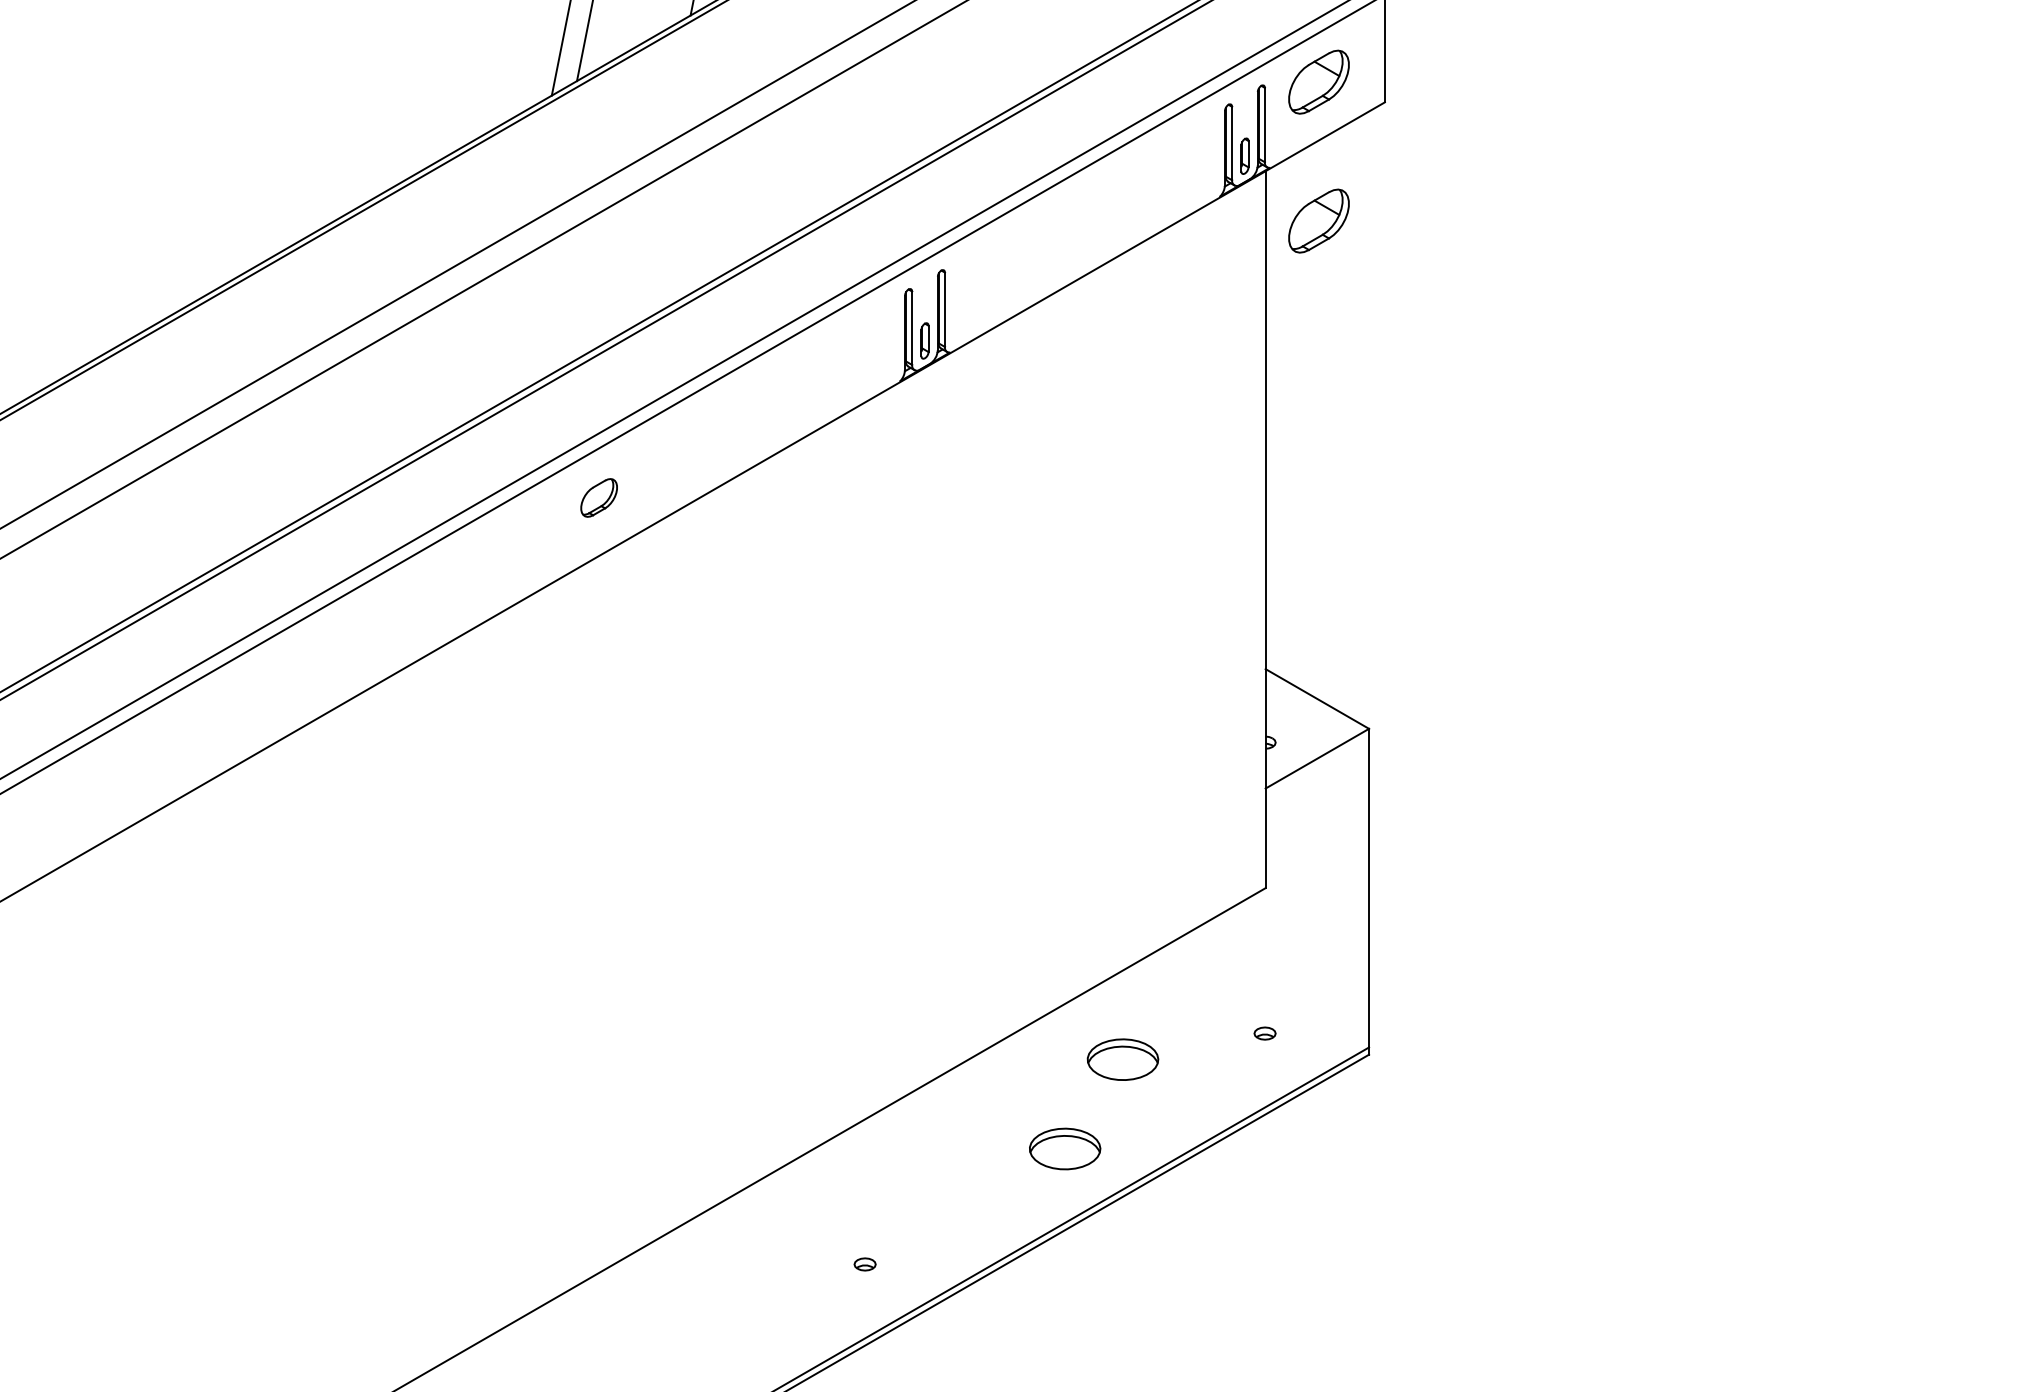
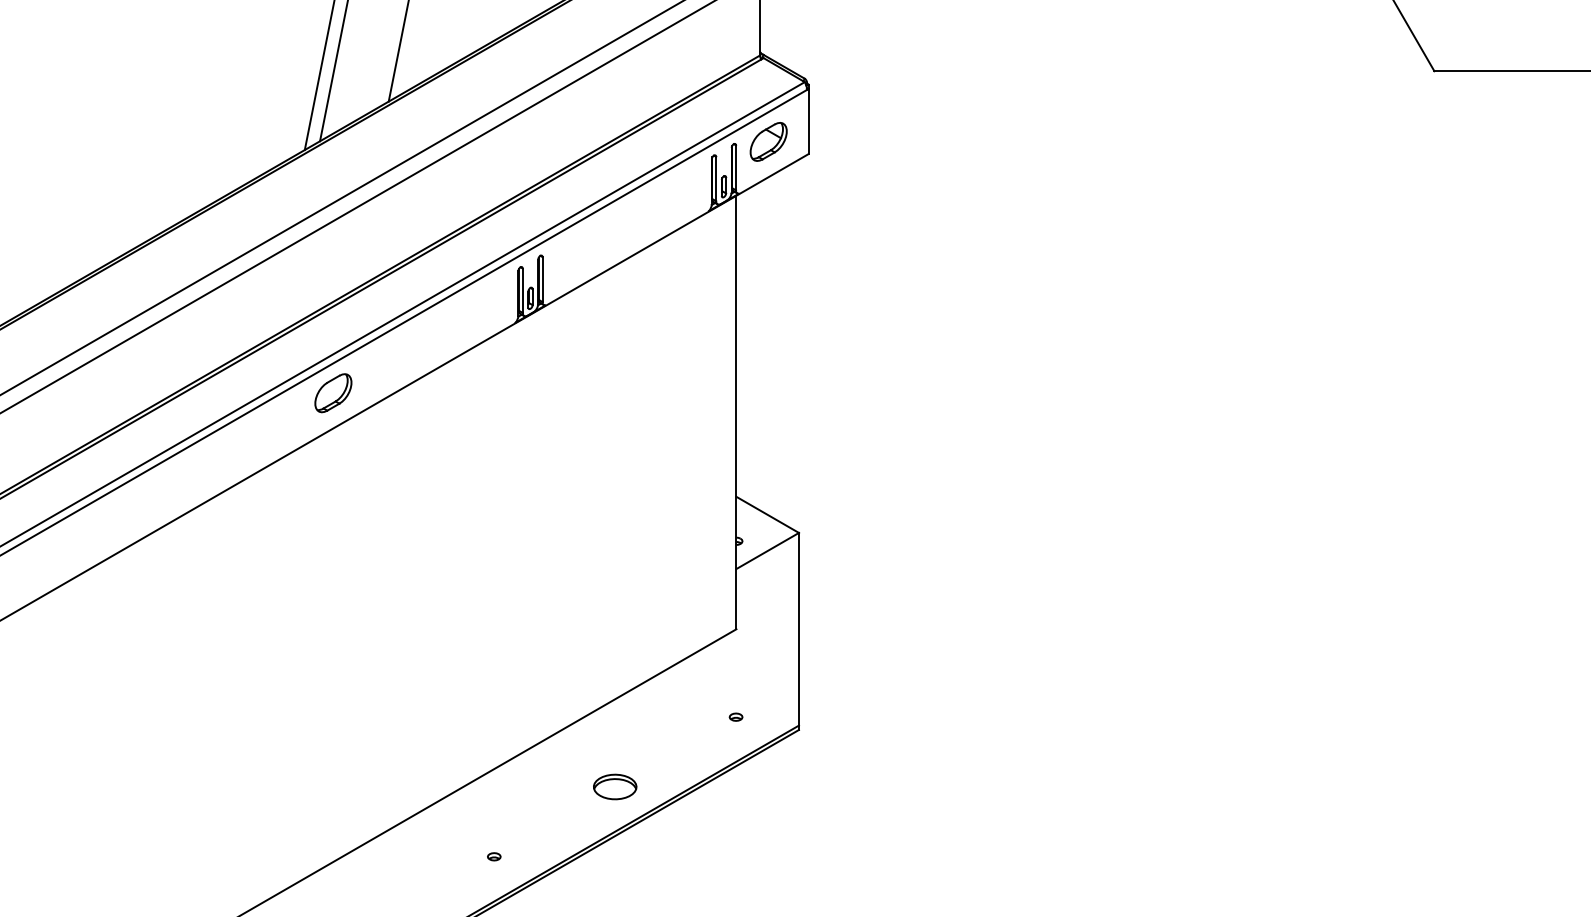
part: (1318, 220) -> (768, 225), removed
part: (599, 498) -> (333, 393), size x1.67
part: (1123, 1058) -> (650, 732), removed

